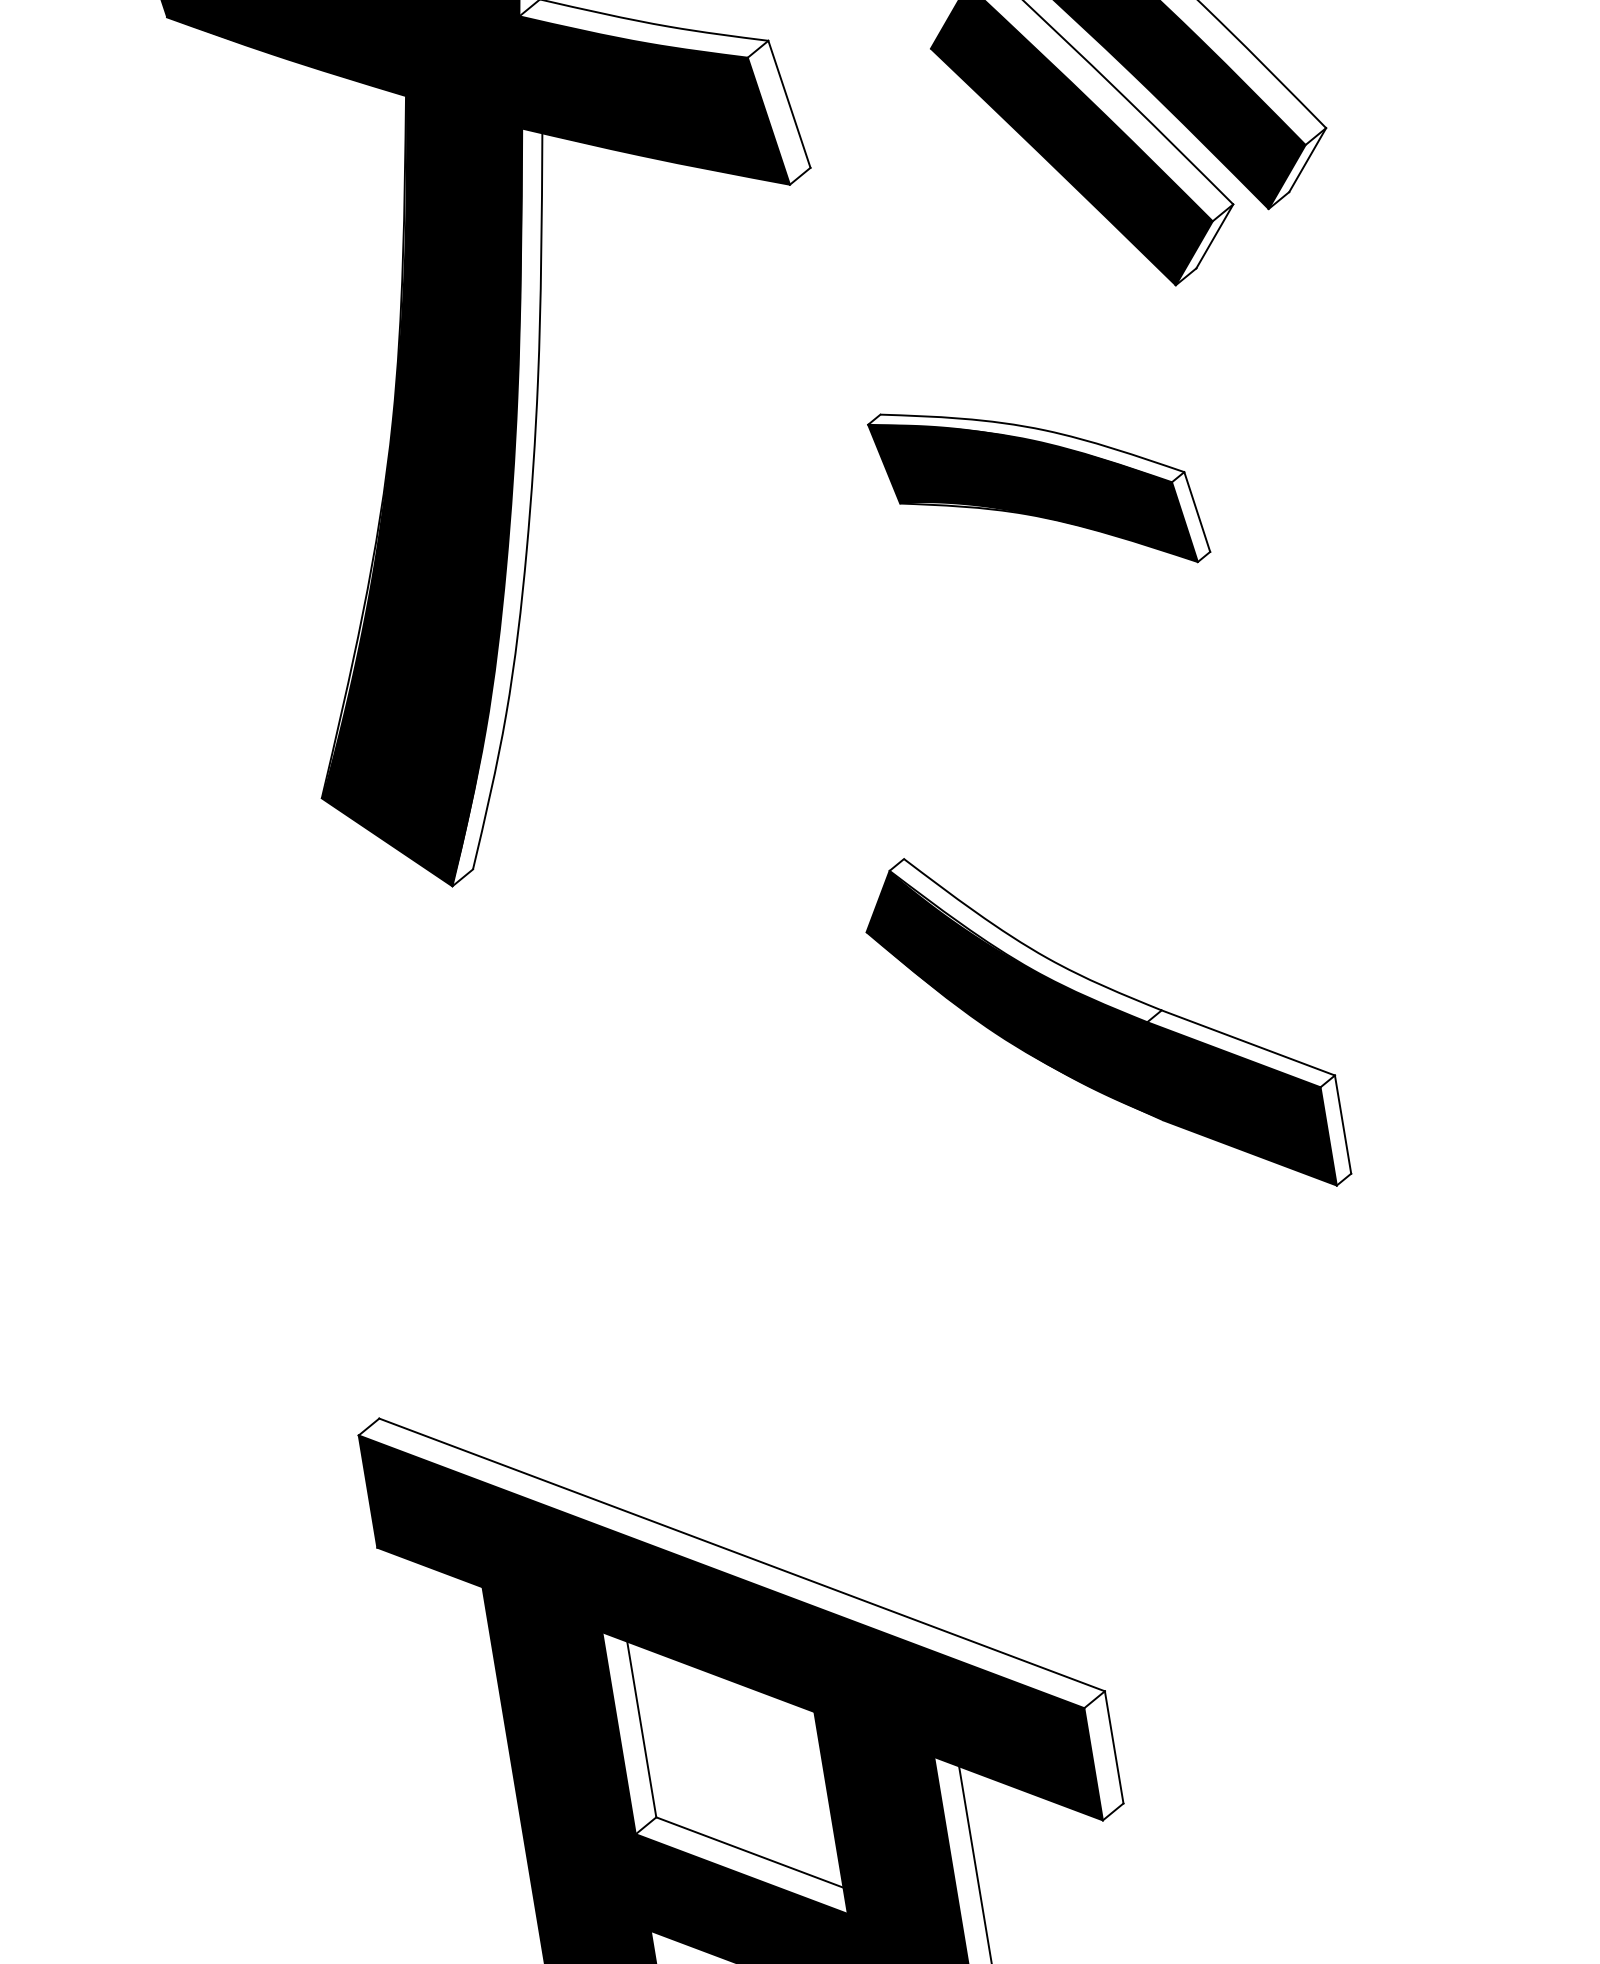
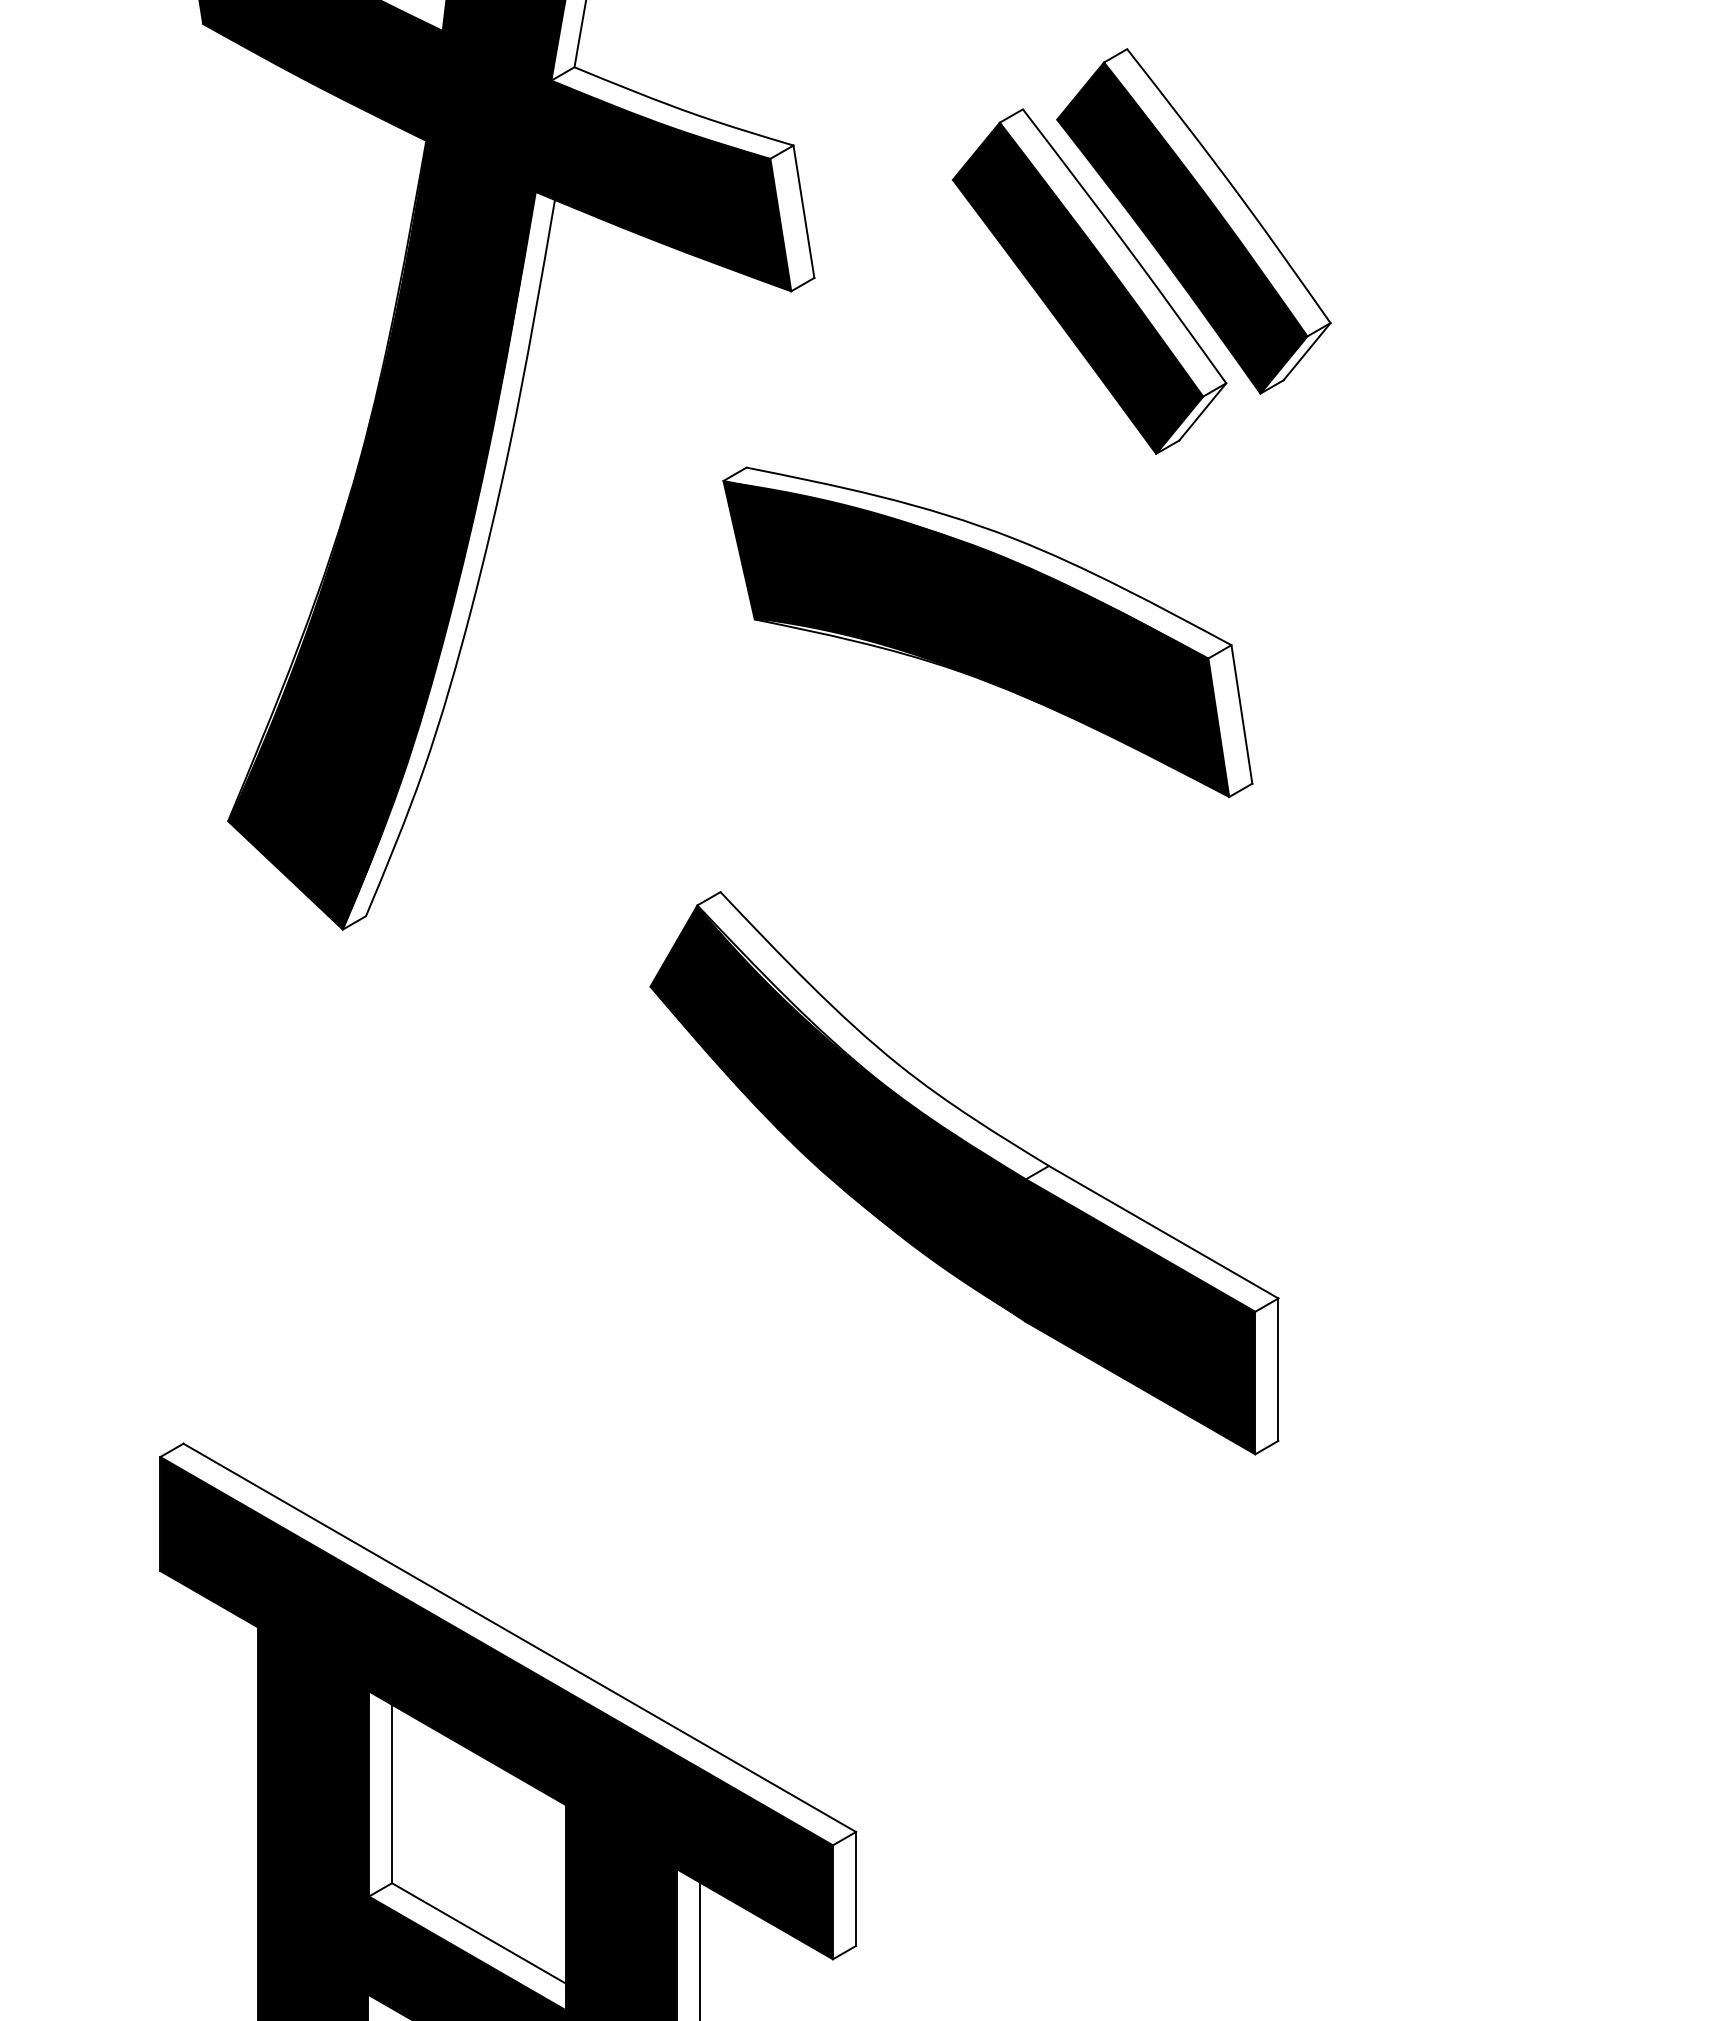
part: (1038, 487) -> (987, 631), size x1.67
part: (1104, 1025) -> (964, 1173), size x1.43

